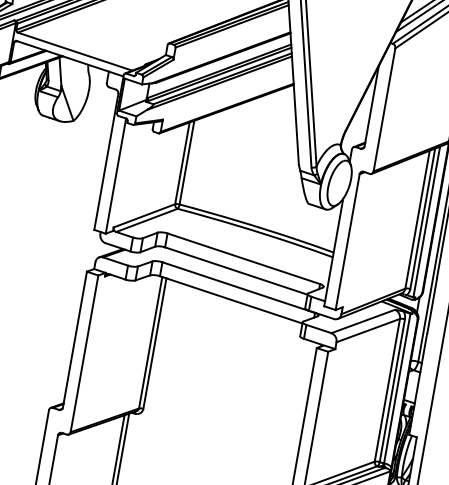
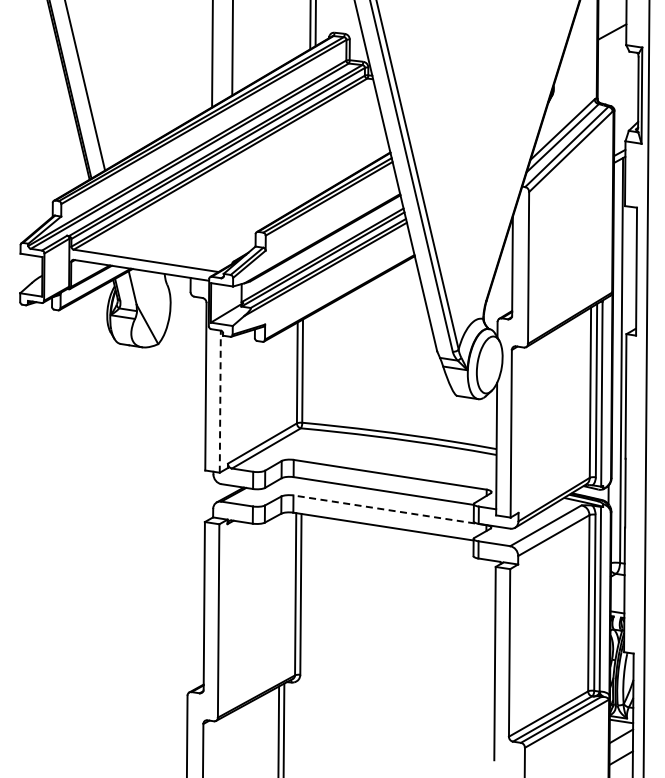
line: (116, 175) -> (220, 401), solid -> dashed
line: (238, 287) -> (389, 510), solid -> dashed

